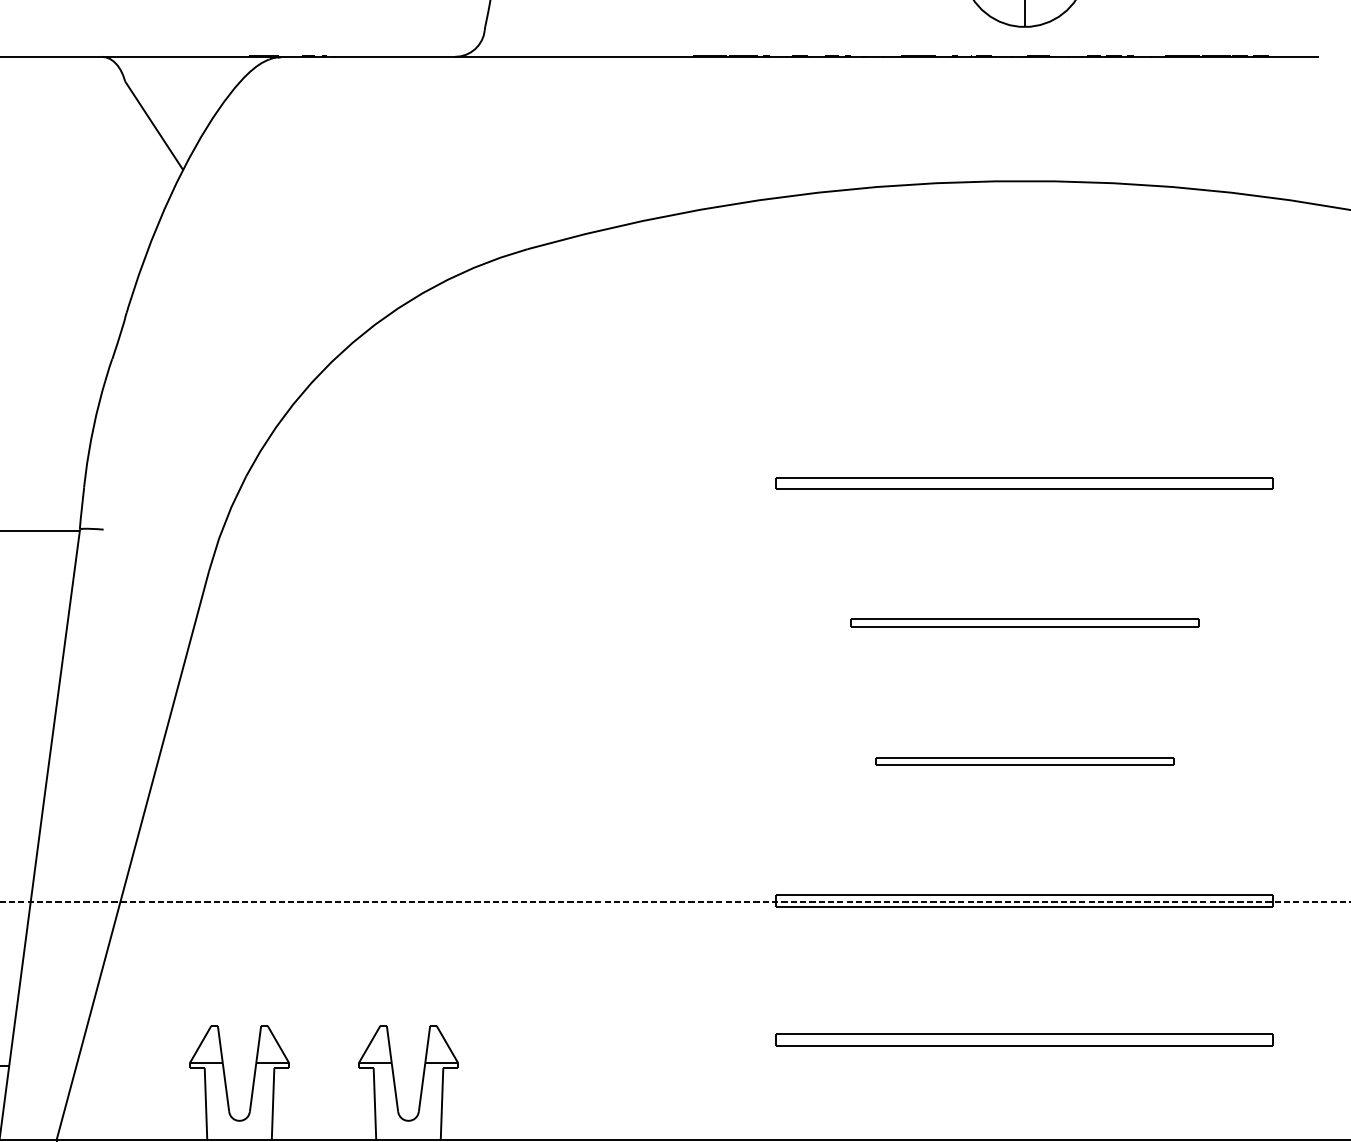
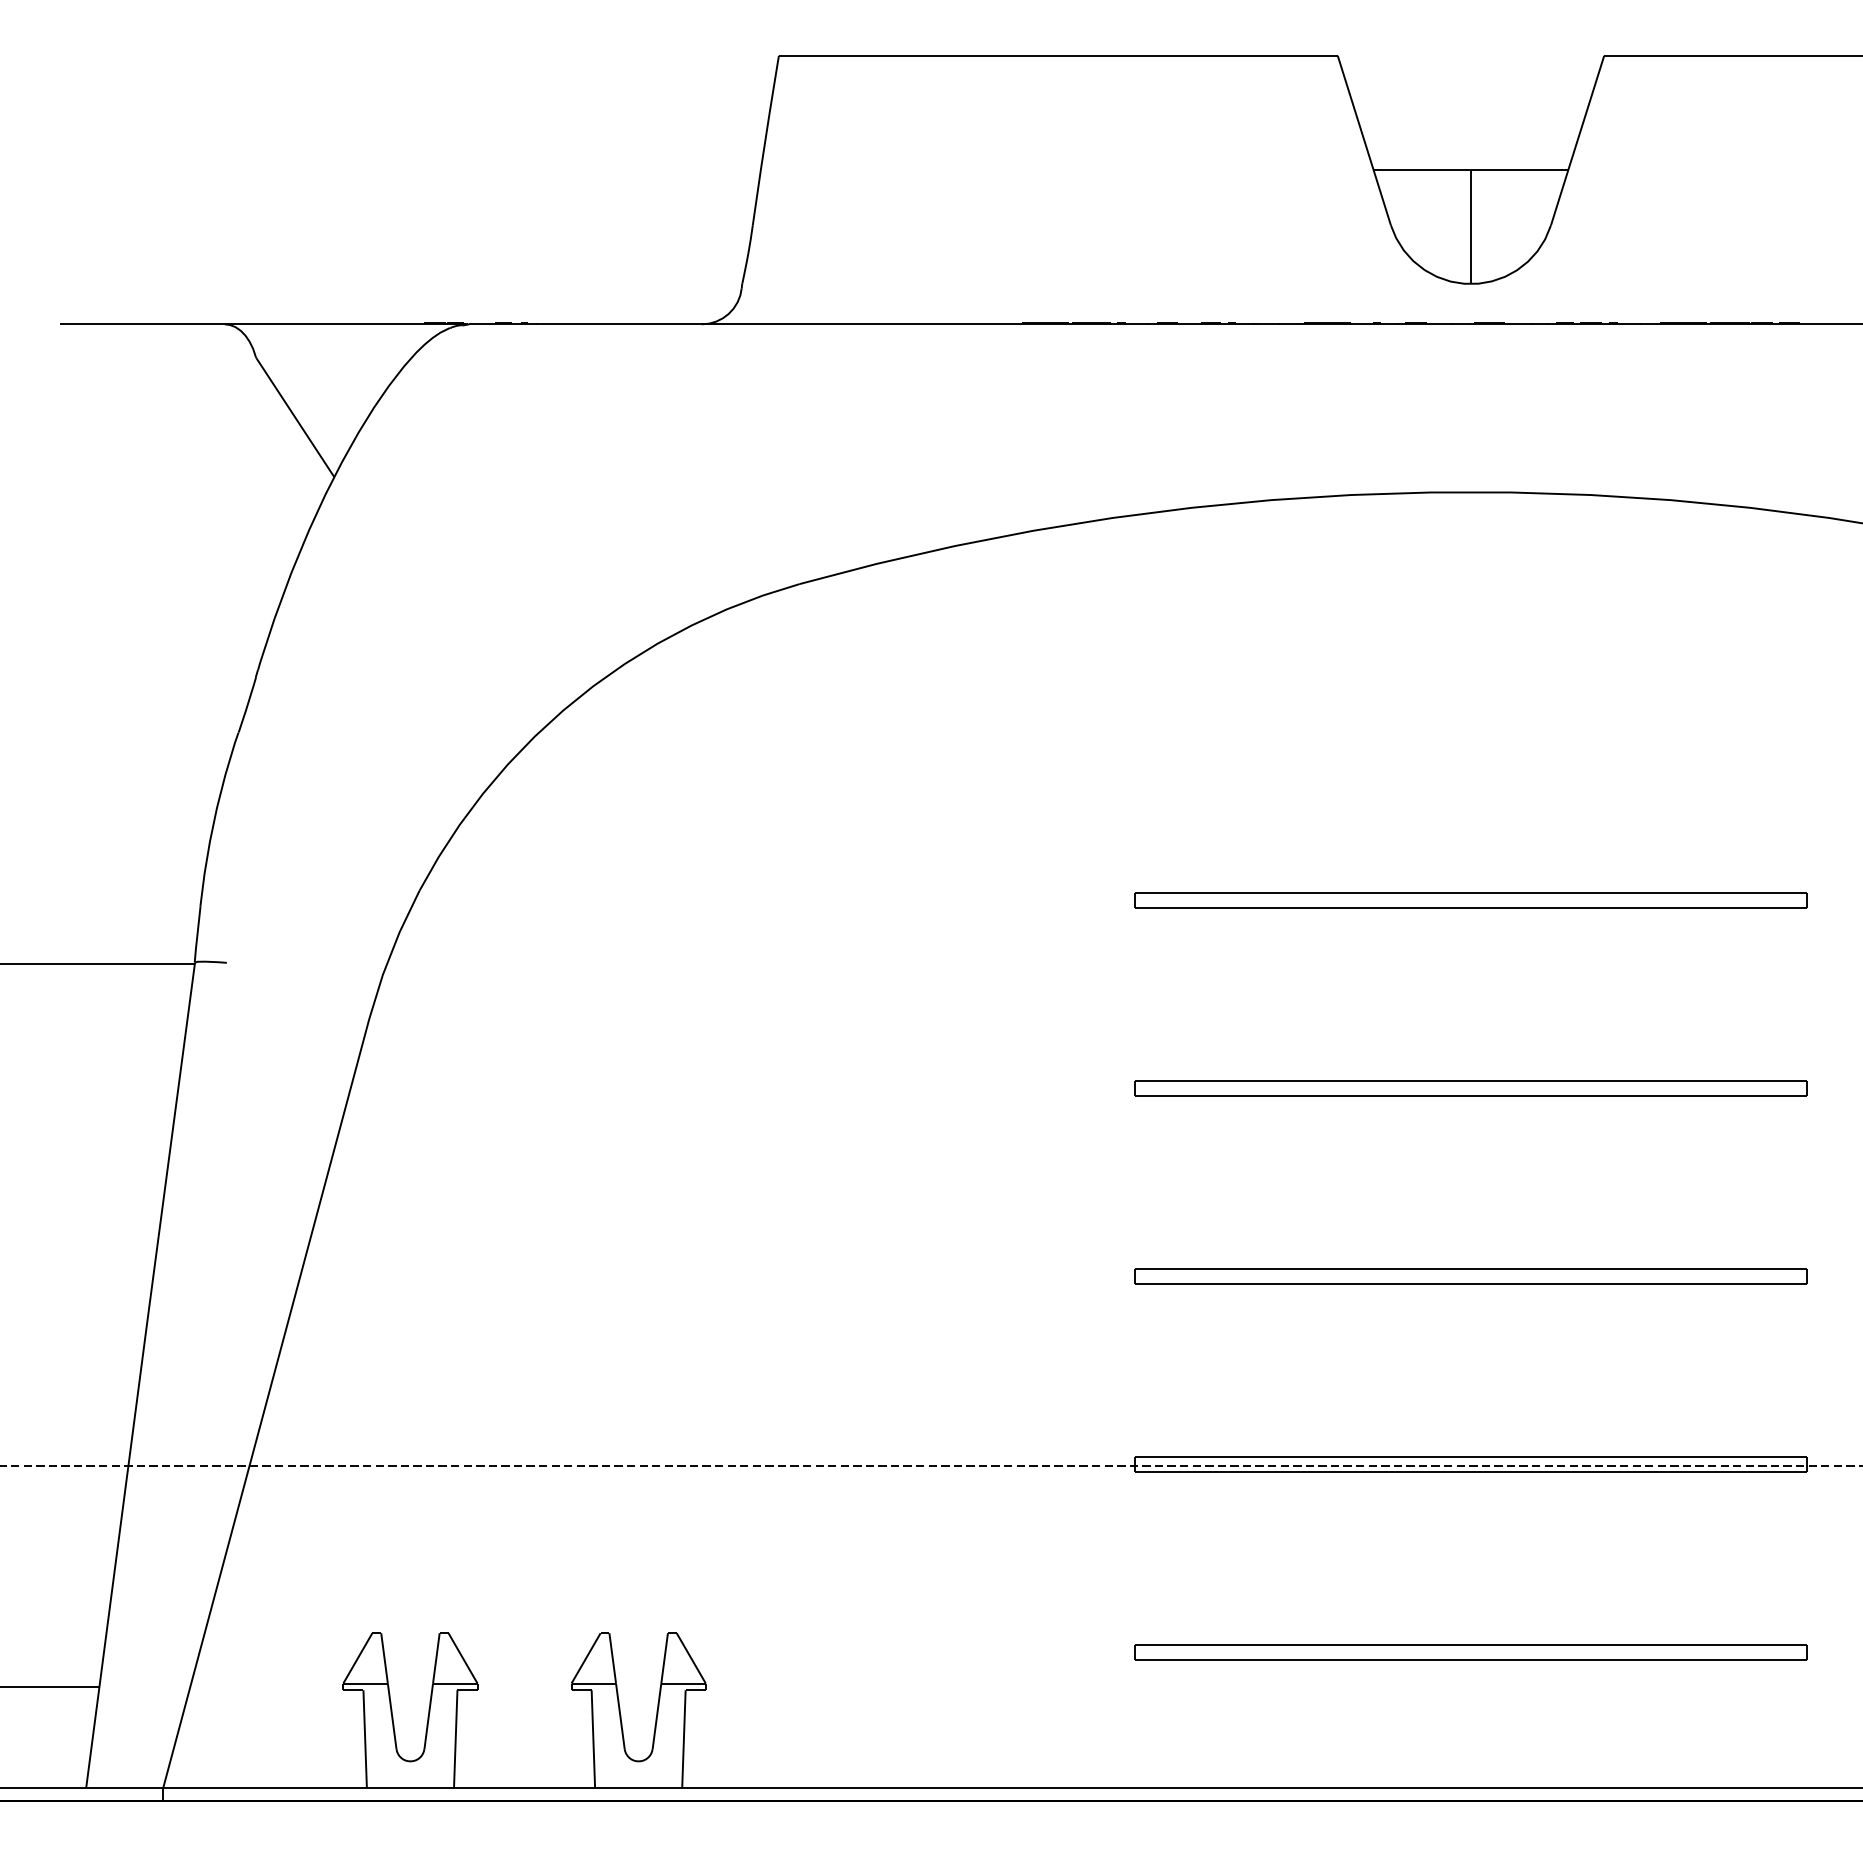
part: (1024, 622) -> (1470, 1088), size x1.43
part: (1024, 761) -> (1470, 1276), size x1.67

